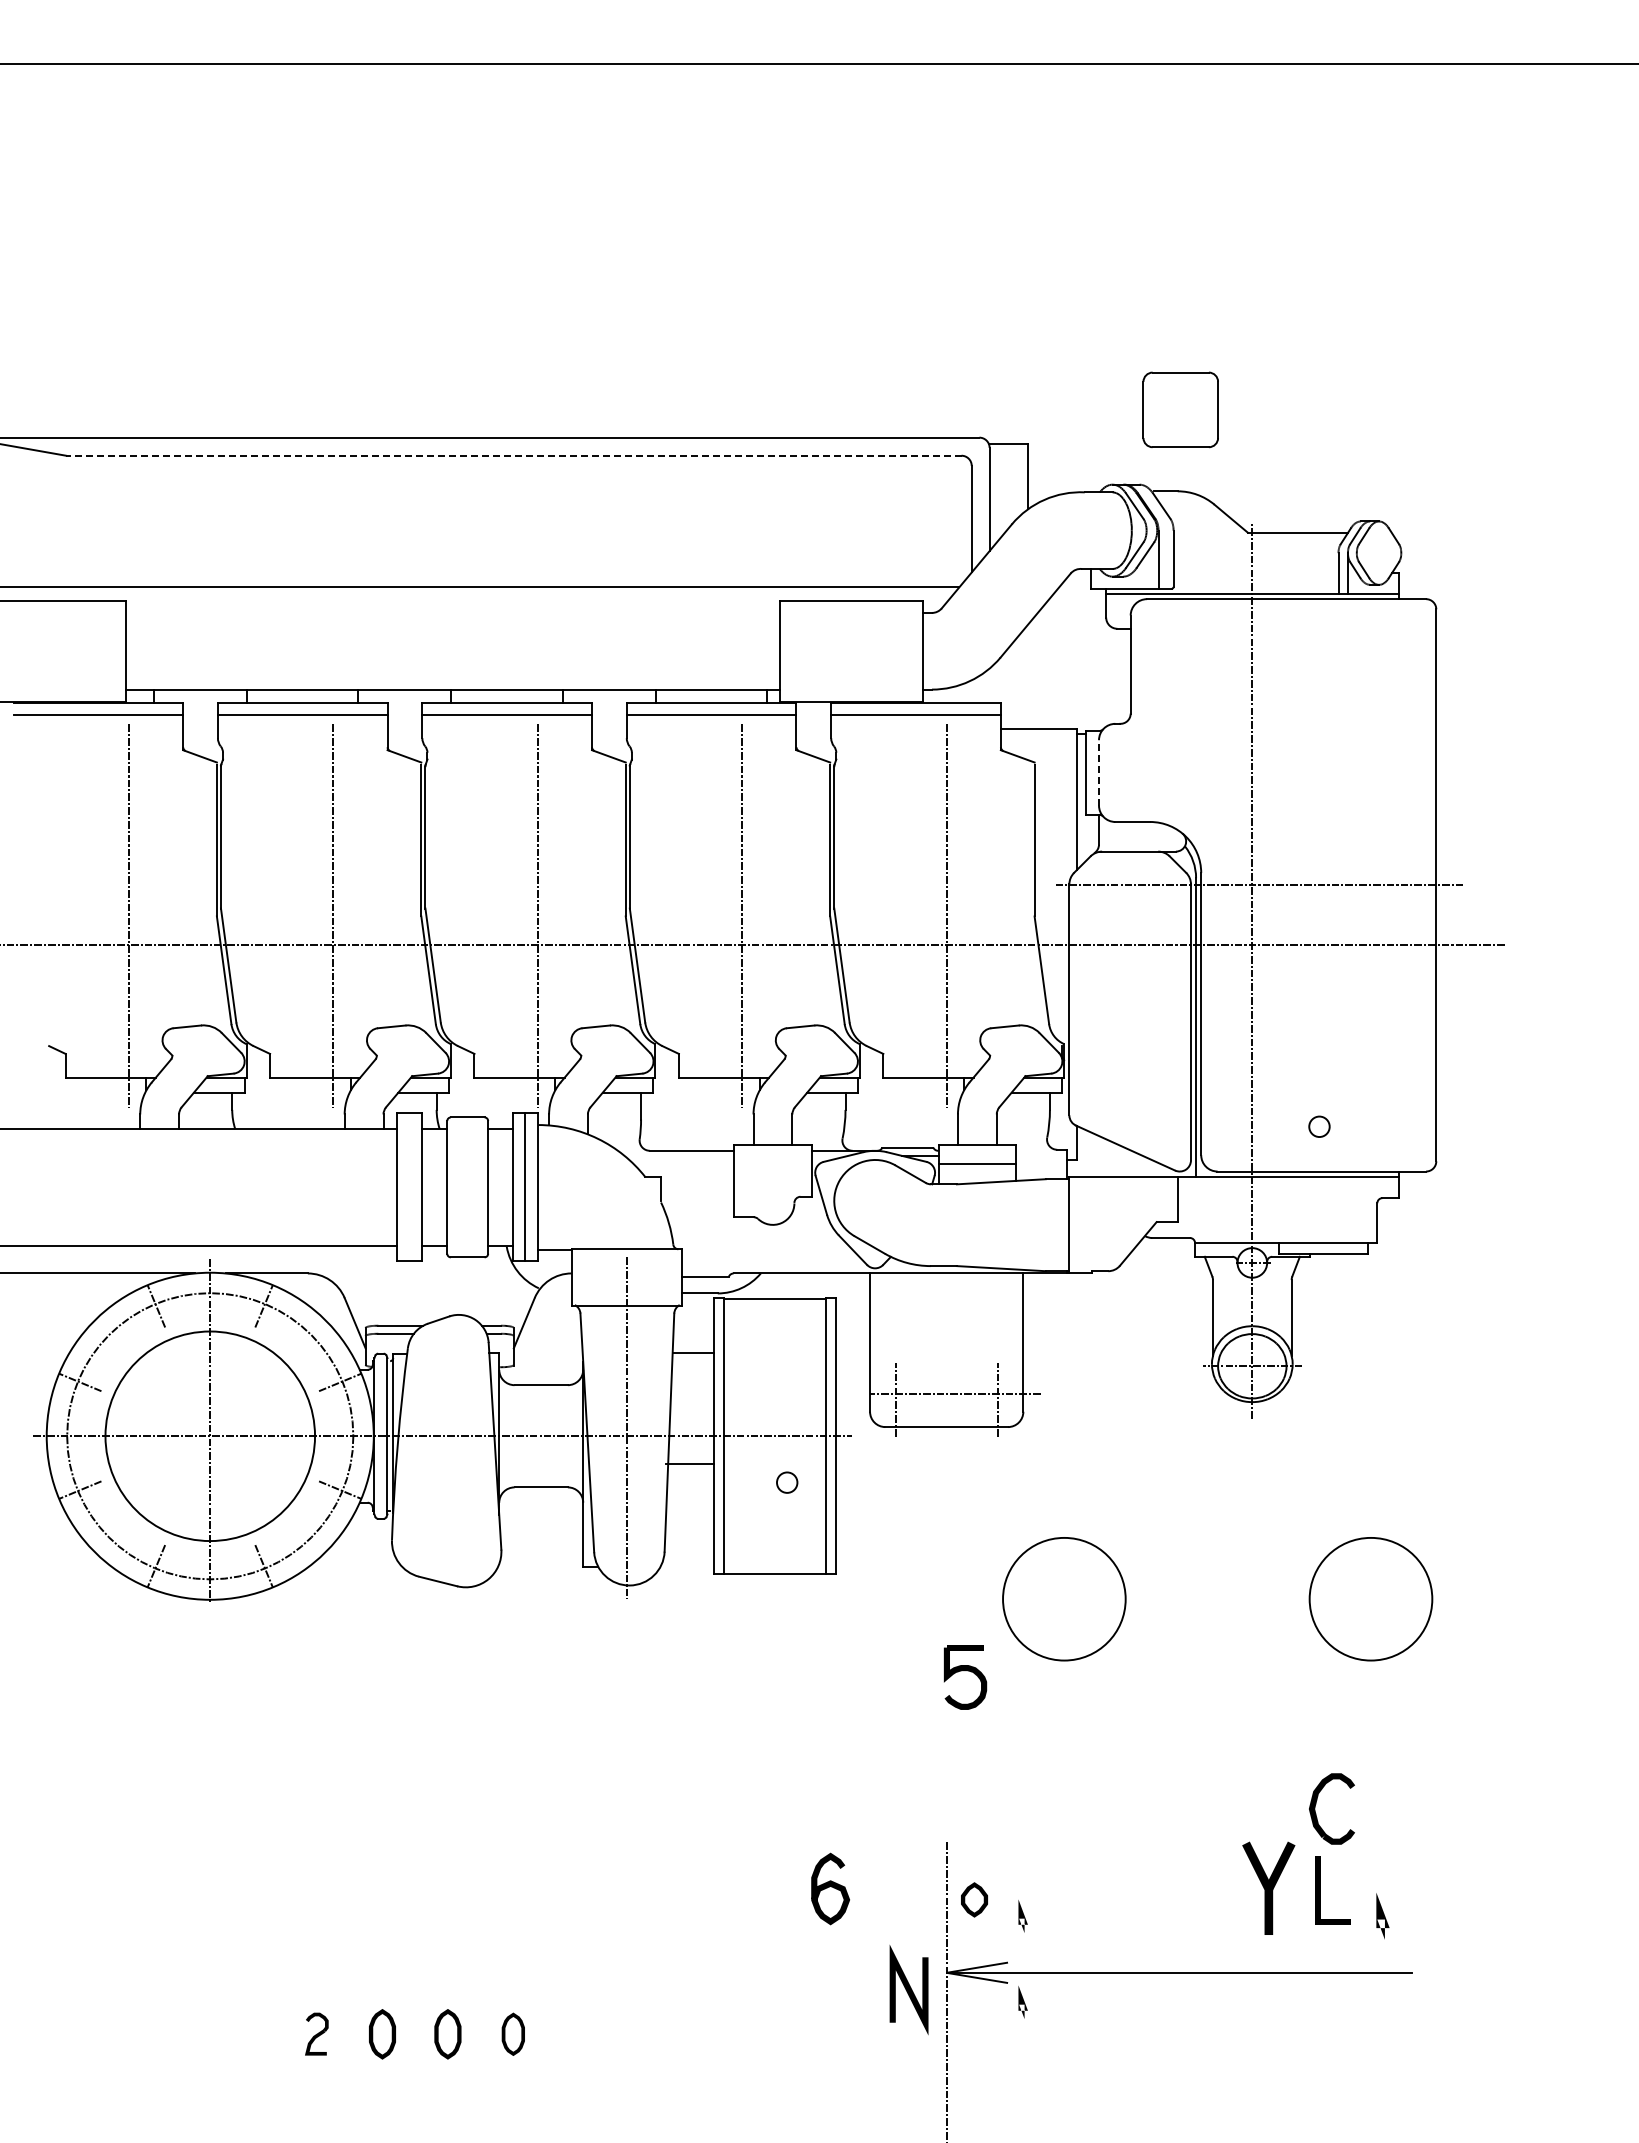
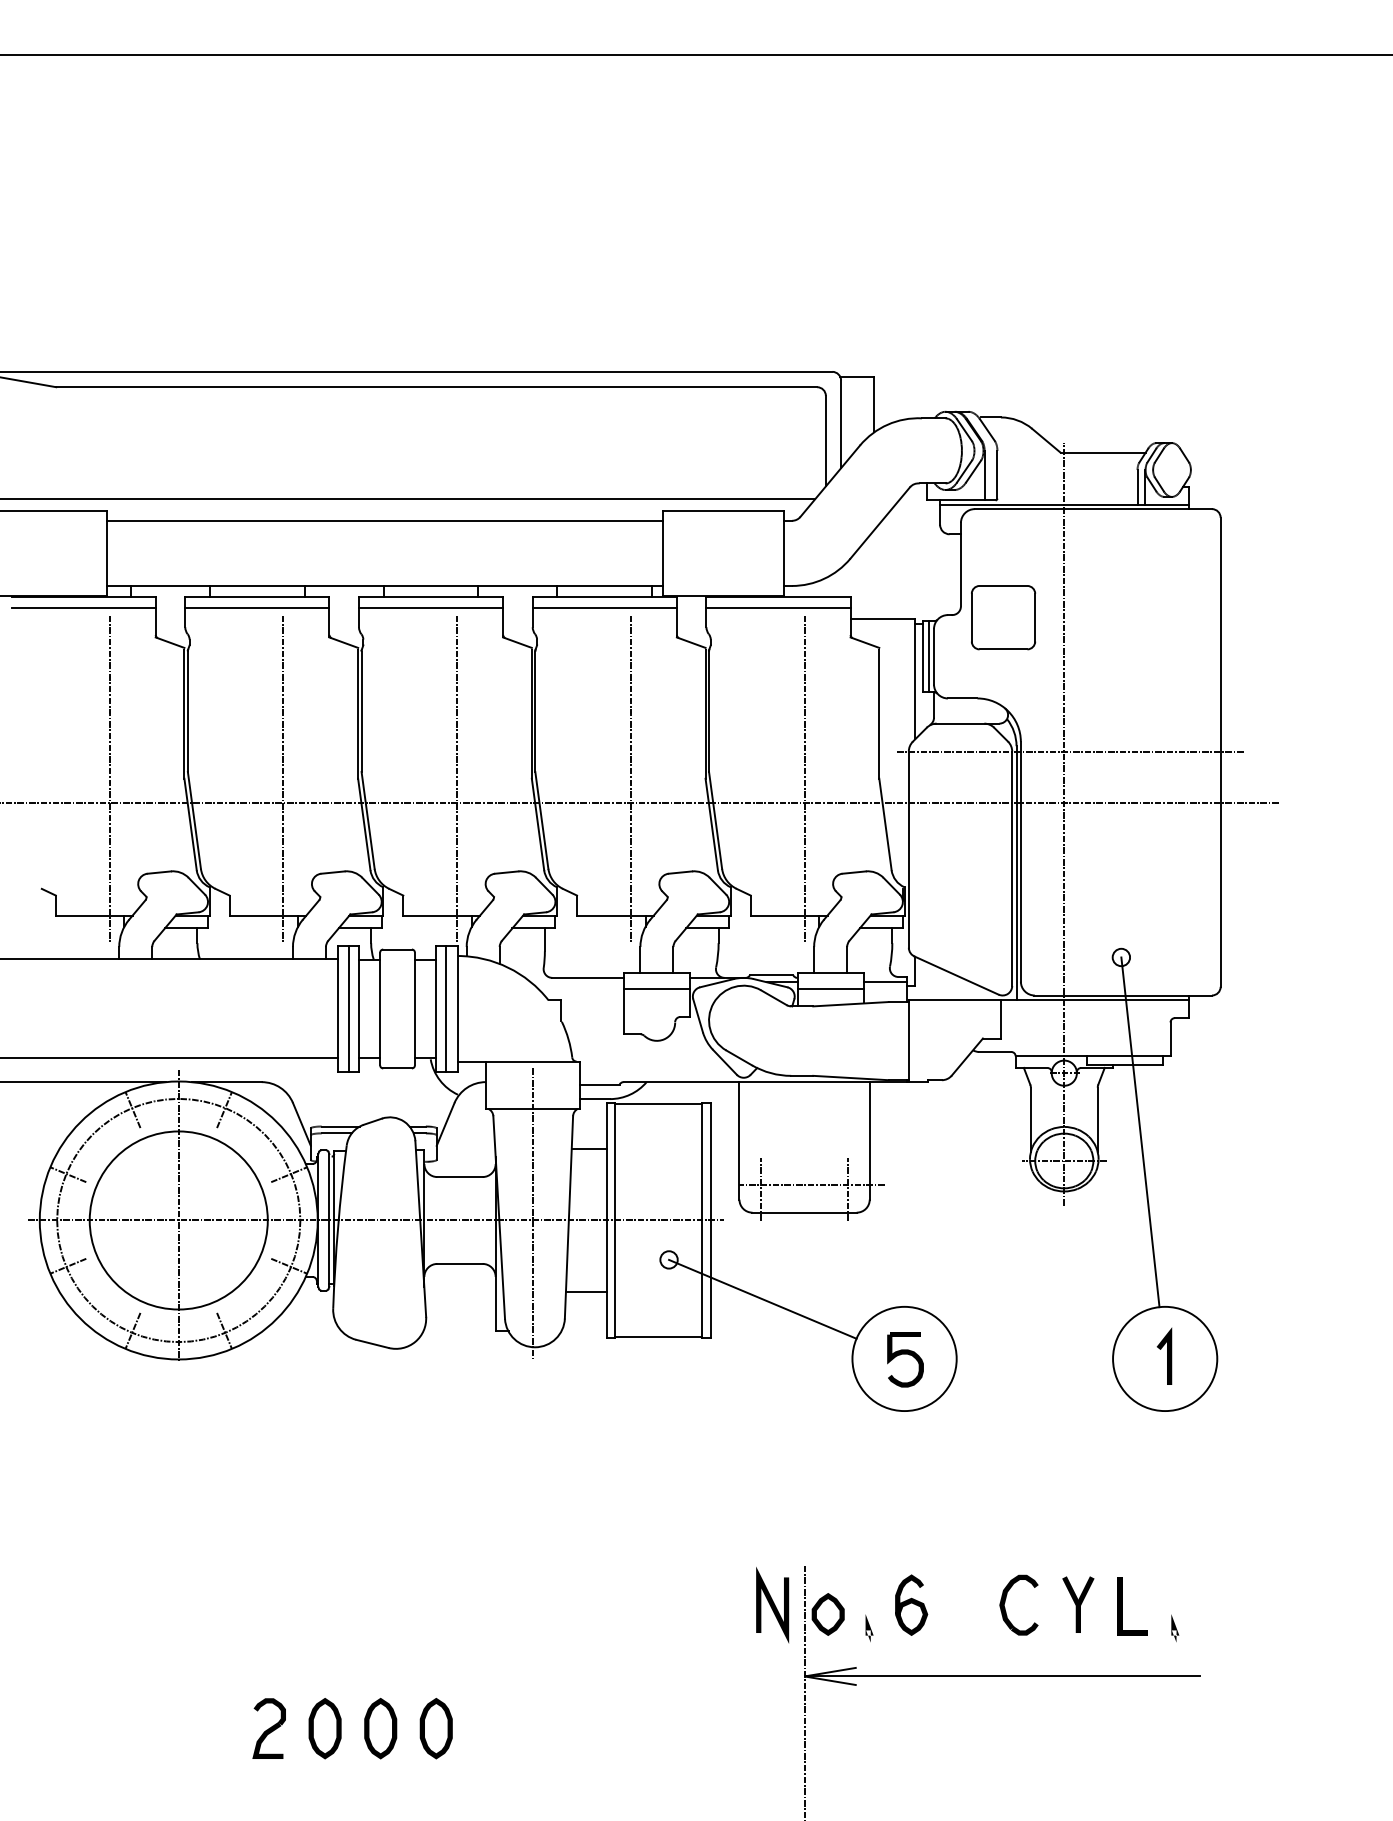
part: (1180, 409) -> (1003, 617), moved
line: (513, 455) -> (436, 387), dashed -> solid
line: (452, 612) -> (384, 520), added
line: (1093, 772) -> (929, 656), added
line: (1099, 772) -> (934, 656), dashed -> solid
line: (1041, 1155) -> (885, 981), added
line: (772, 1164) -> (656, 989), added
line: (410, 1187) -> (348, 1009), added
line: (1341, 1332) -> (1140, 1132), added
line: (689, 1463) -> (586, 1291), moved
line: (897, 1528) -> (762, 1298), added
line: (1373, 1595) -> (1167, 1355), added
part: (965, 1677) -> (905, 1360), moved
part: (1316, 1804) -> (1005, 1601), moved
curve: (829, 1887) -> (910, 1603), moved
part: (1268, 1888) -> (1078, 1604), size x0.71
part: (974, 1899) -> (828, 1614), size x1.43
part: (1382, 1916) -> (1174, 1628), size x0.71
line: (908, 1990) -> (772, 1605), moved
part: (1022, 2002) -> (869, 1701), removed
part: (316, 2033) -> (269, 1728), size x1.67
part: (382, 2034) -> (325, 1728), size x1.43
part: (447, 2034) -> (380, 1728), size x1.43
part: (513, 2034) -> (436, 1728), size x1.67

